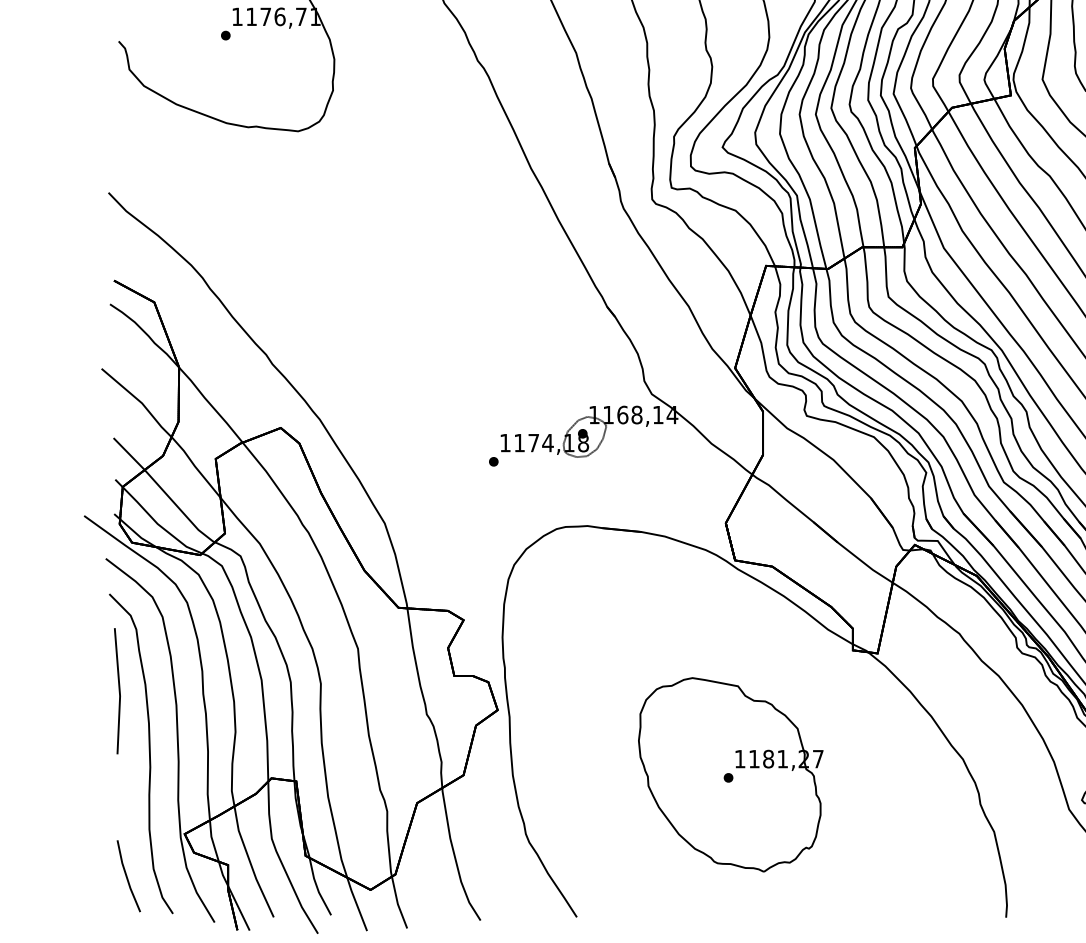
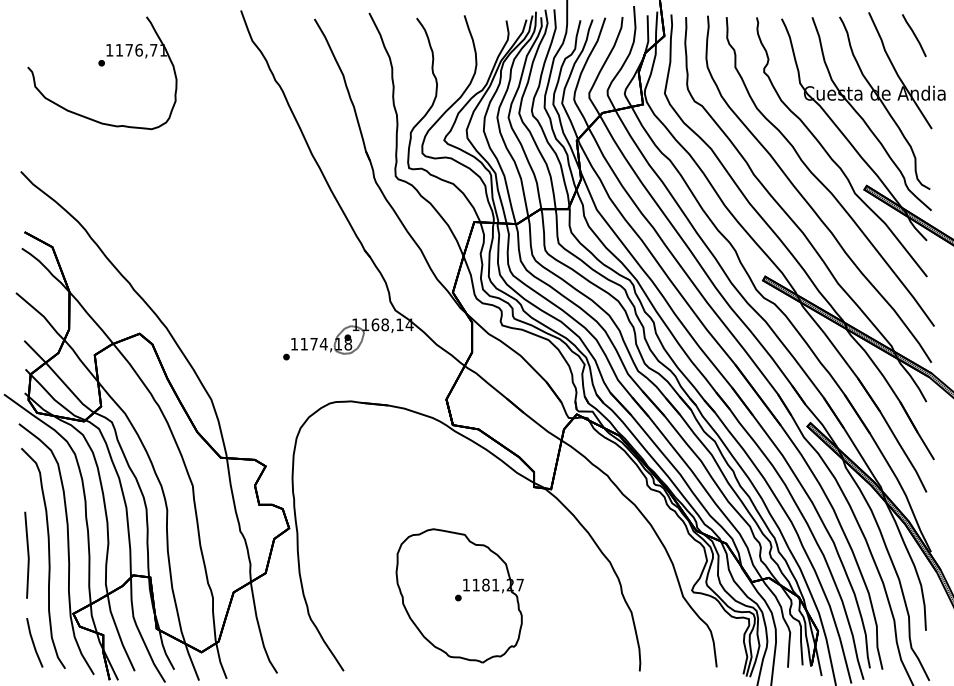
line: (118, 690) -> (27, 554), moved
part: (730, 774) -> (459, 595), moved

